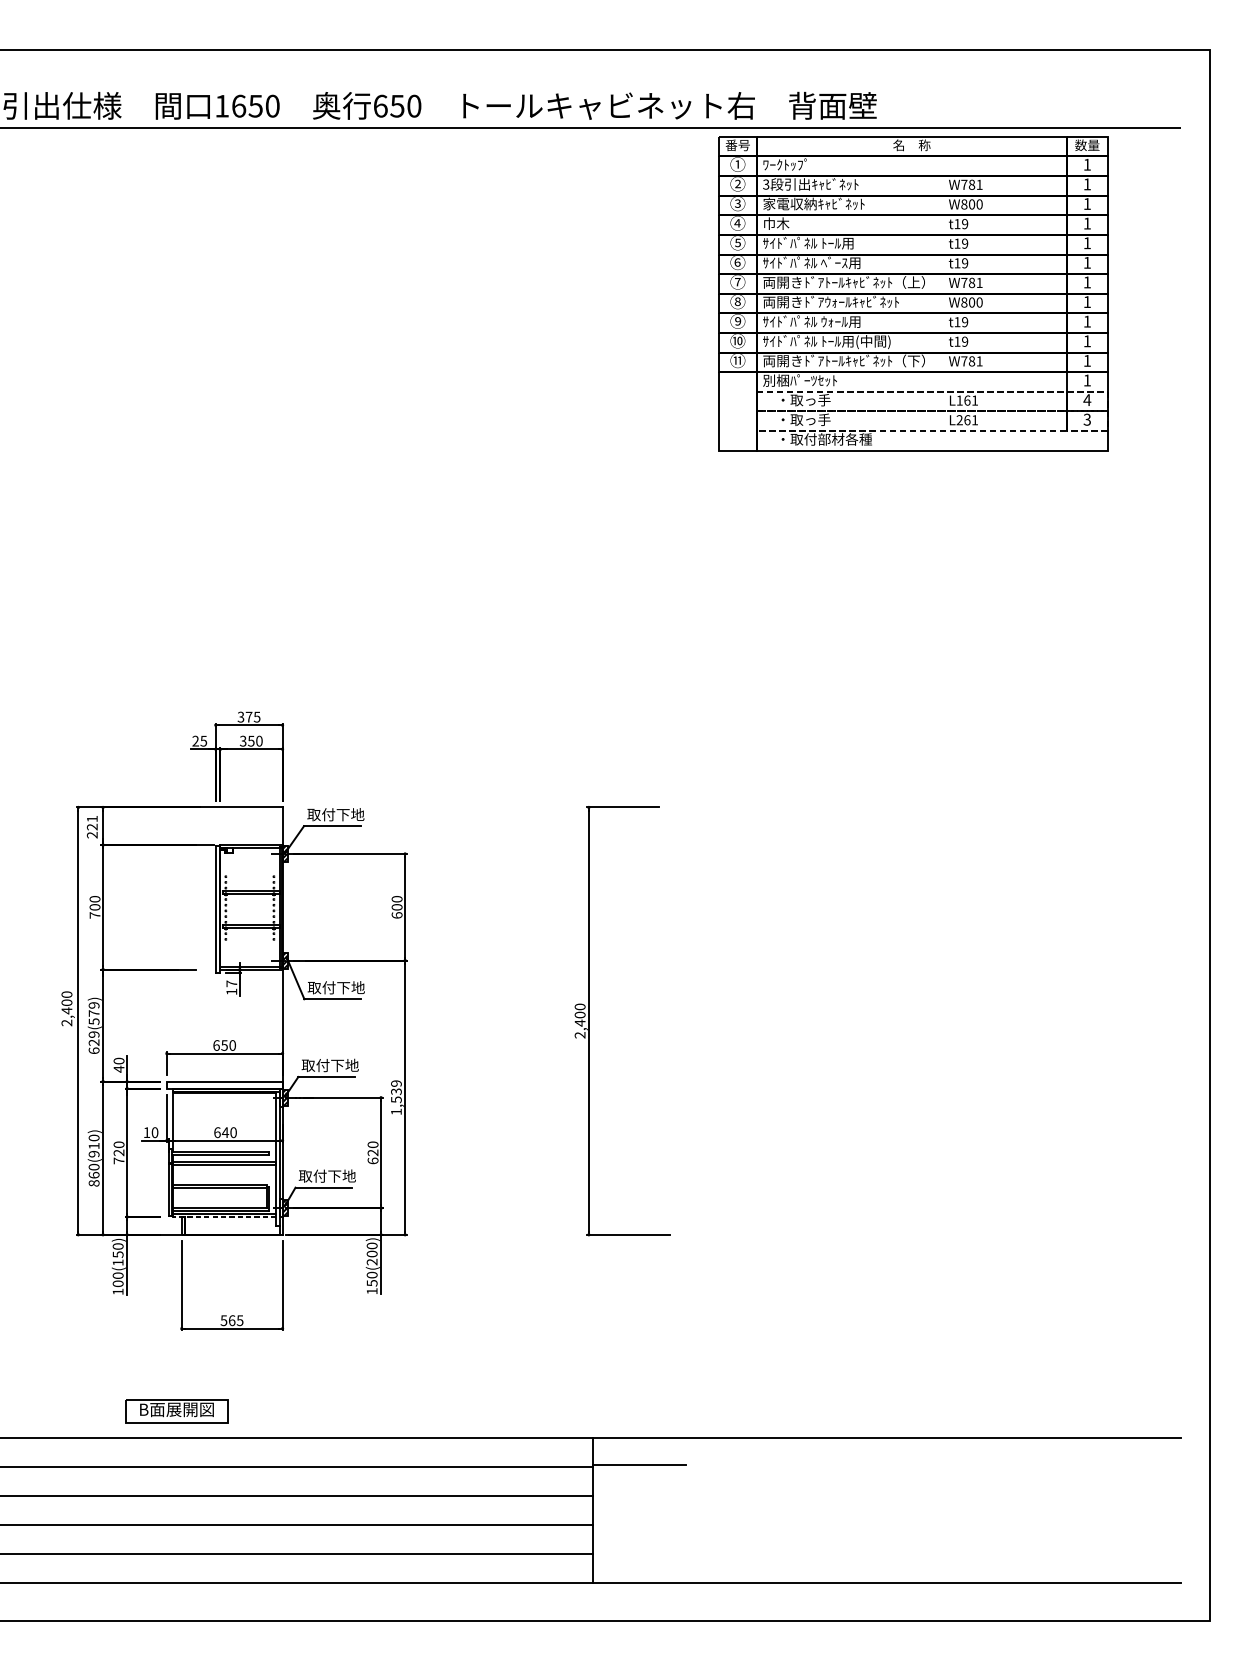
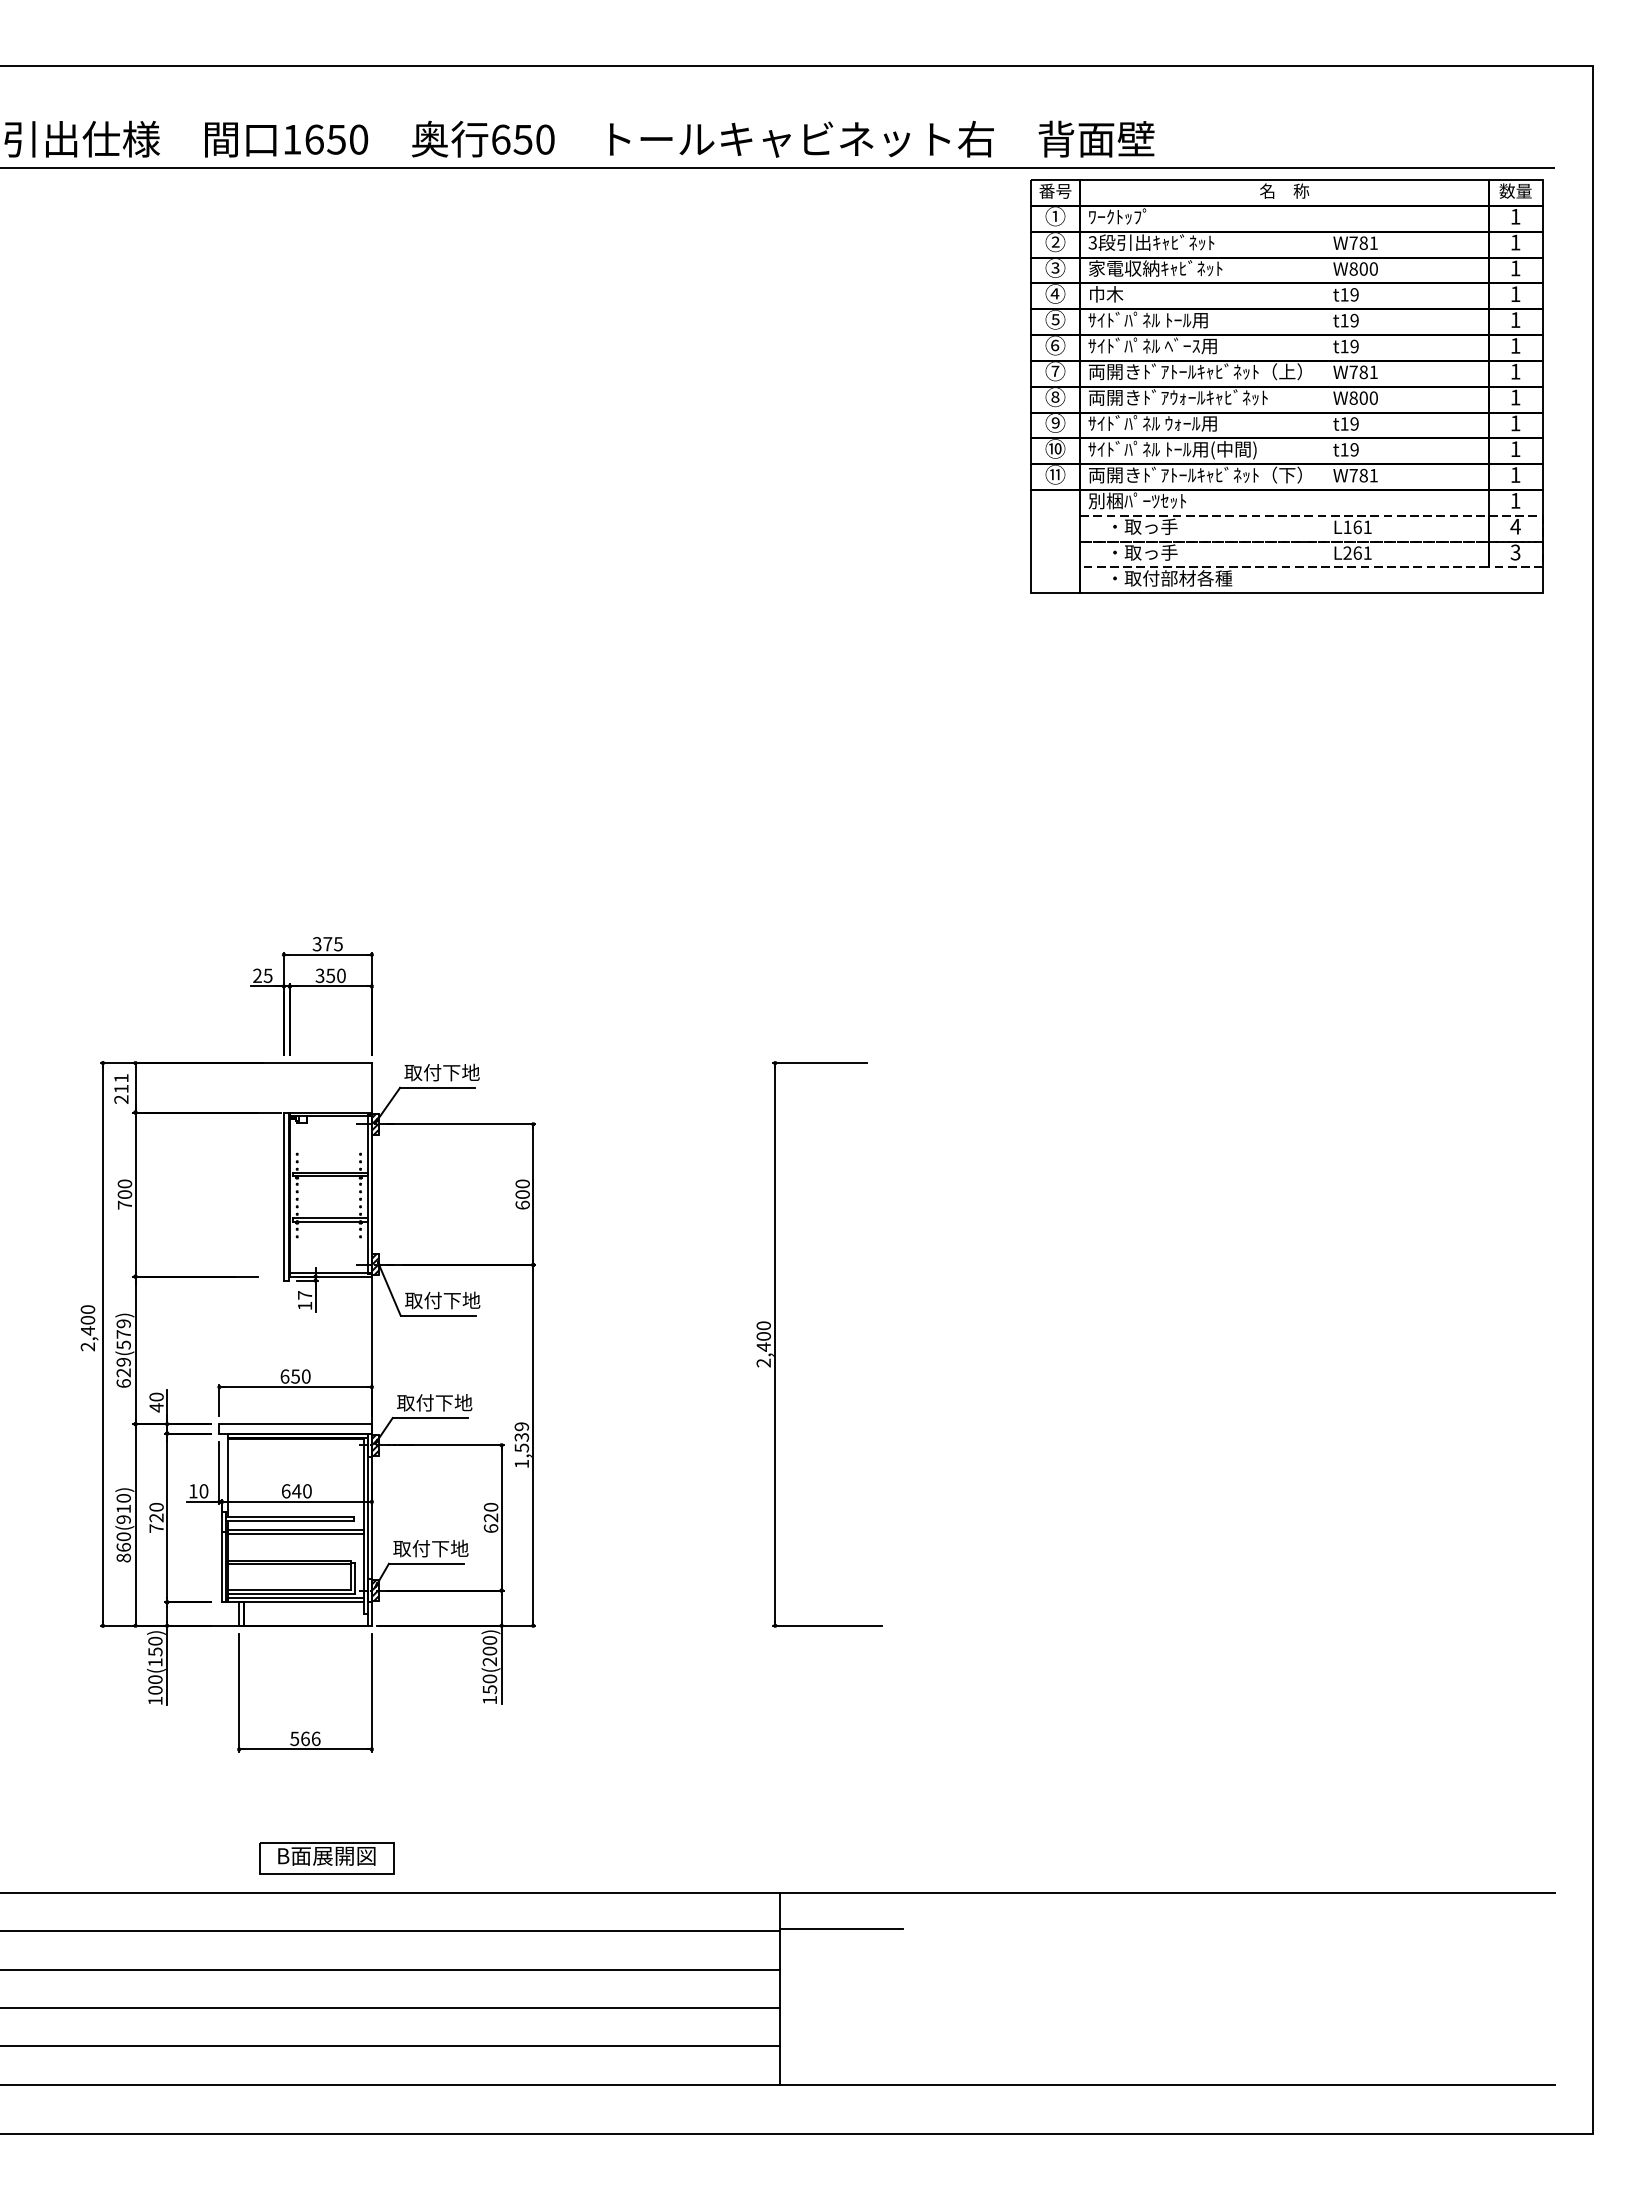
part: (913, 293) -> (1286, 386), moved
text: (92, 826) -> (121, 1088), 221 -> 211
line: (224, 1217) -> (295, 1602), dashed -> solid
text: (239, 1320) -> (315, 1738), 565 -> 566
part: (176, 1411) -> (326, 1858), moved

